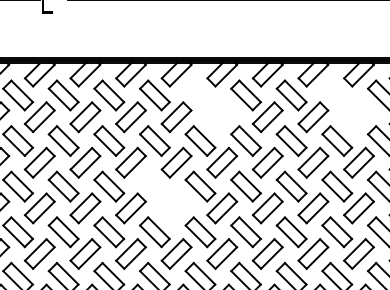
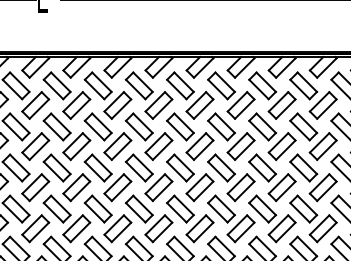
part: (211, 106) -> (190, 95), added
part: (348, 106) -> (313, 95), added
part: (166, 197) -> (149, 177), added

